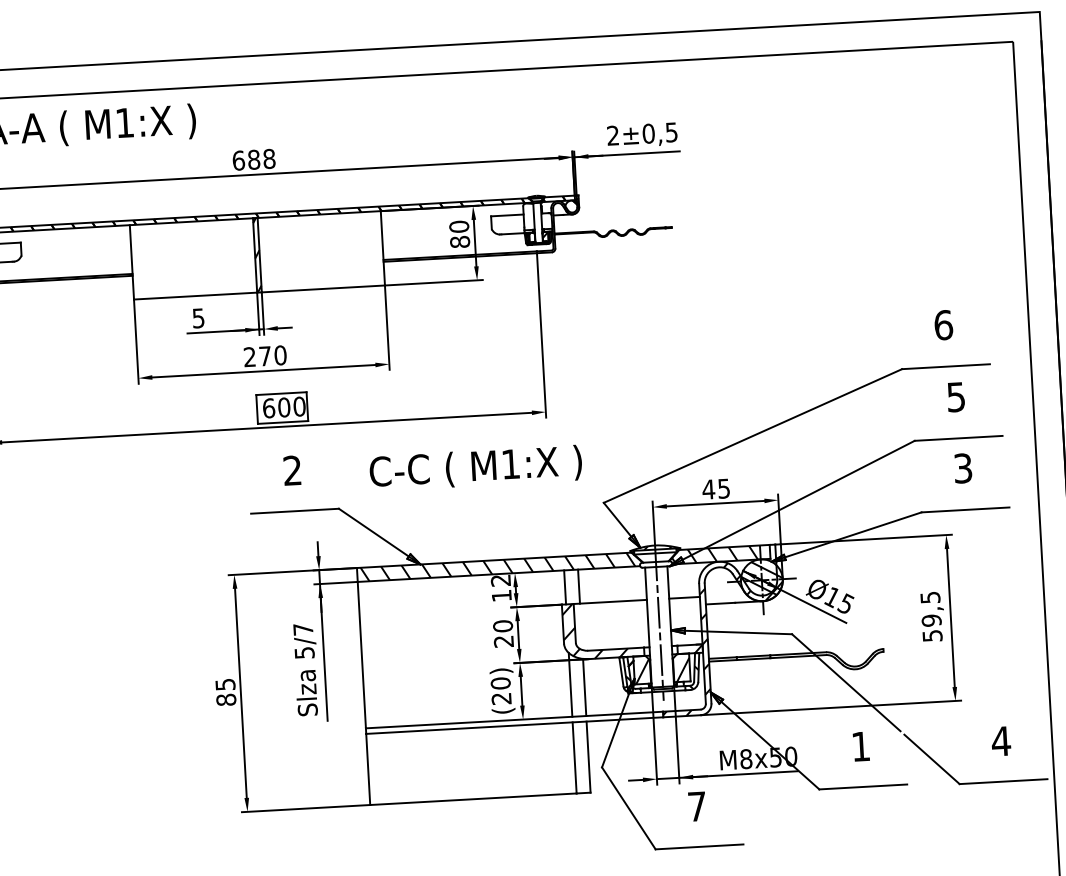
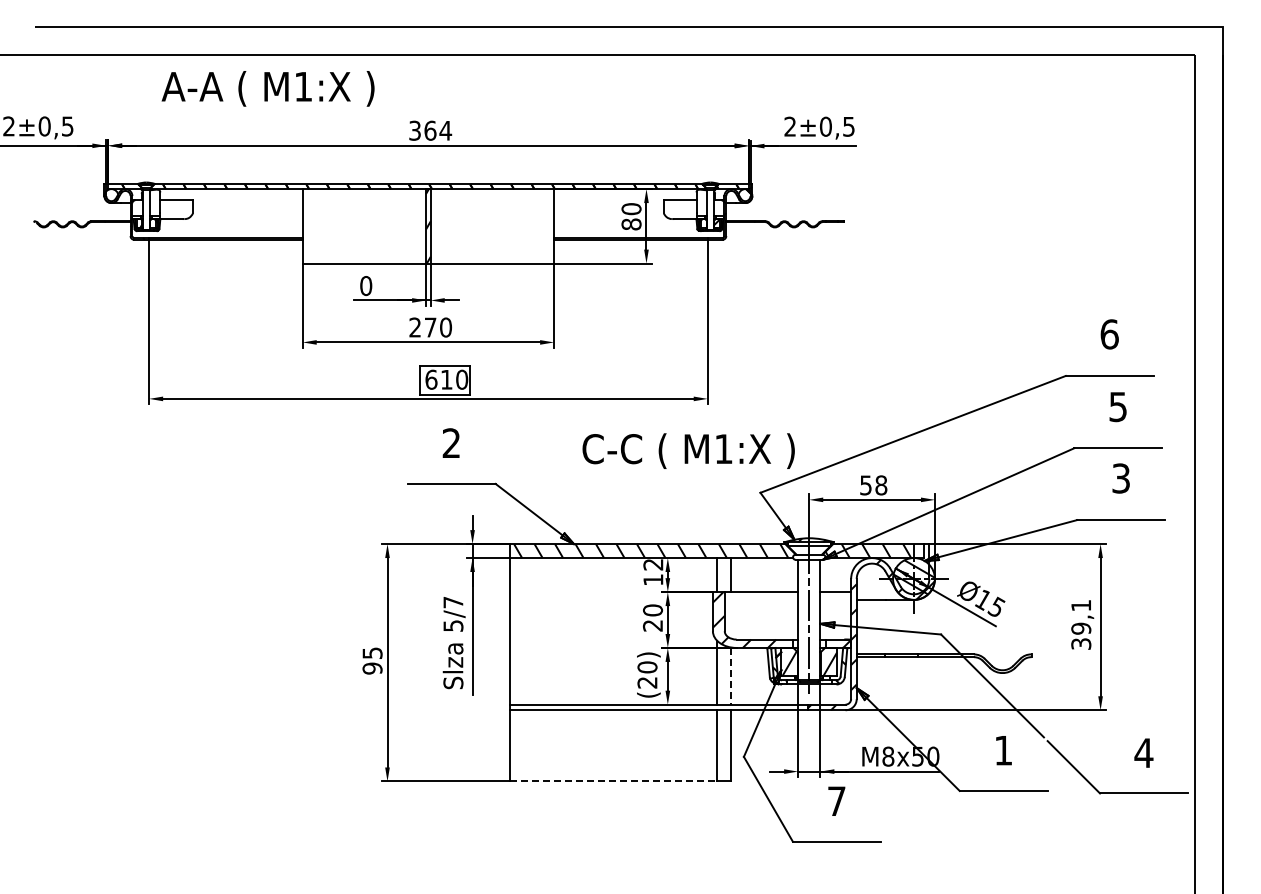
text: (254, 159) -> (430, 130), 688 -> 364
text: (198, 318) -> (366, 286), 5 -> 0
text: (284, 407) -> (446, 379), 600 -> 610
text: (475, 467) -> (688, 450), moved
text: (716, 489) -> (873, 485), 45 -> 58
text: (931, 616) -> (1081, 624), 59,5 -> 39,1
line: (585, 687) -> (731, 676), solid -> dashed
text: (226, 699) -> (372, 668), 85 -> 95
line: (474, 799) -> (614, 781), solid -> dashed

